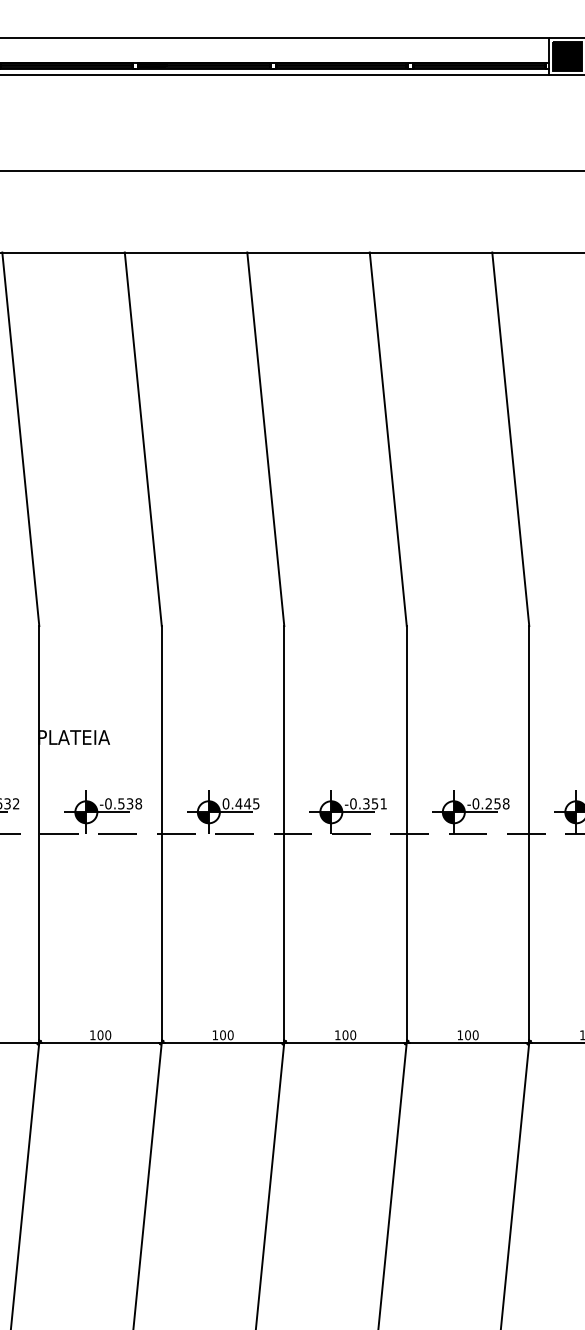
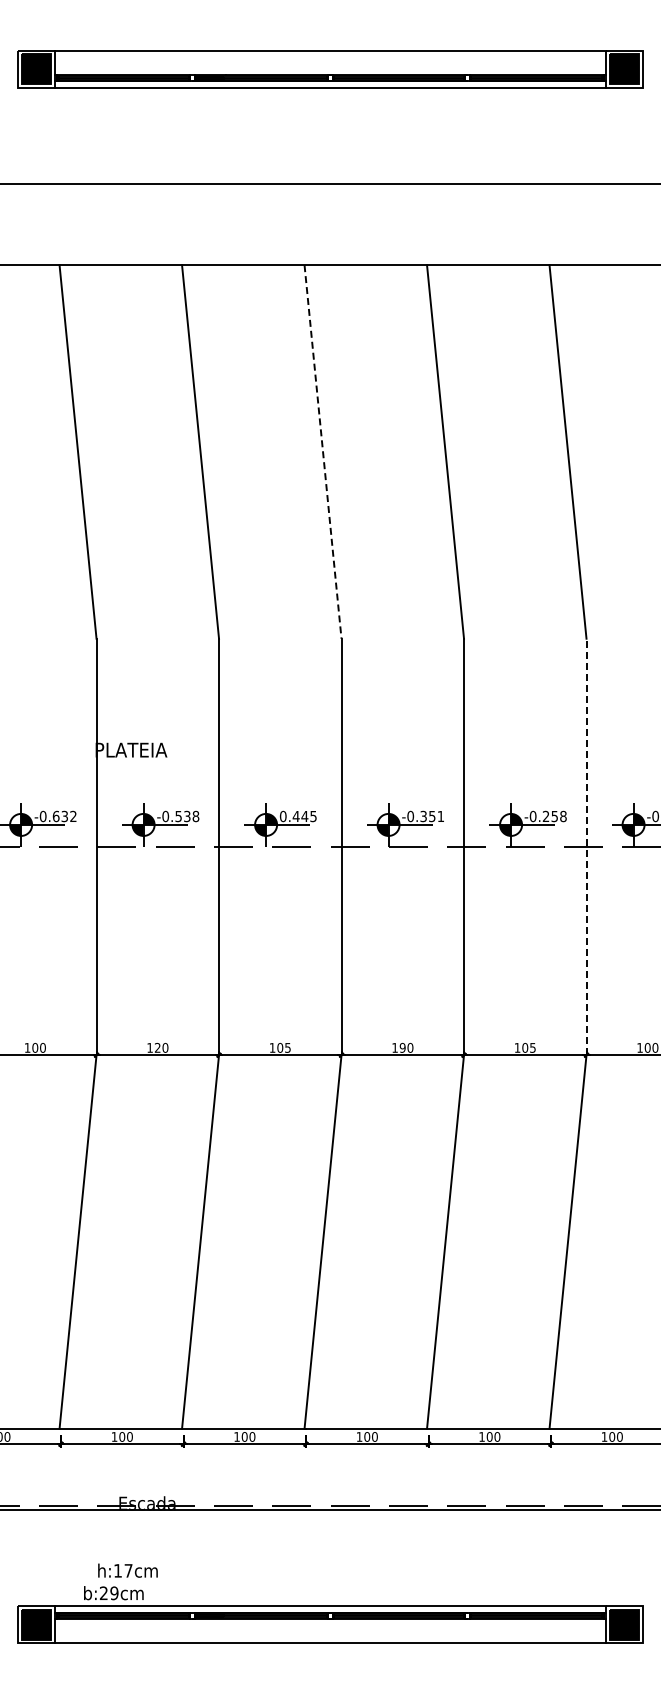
line: (266, 438) -> (323, 451), solid -> dashed
line: (529, 833) -> (586, 846), solid -> dashed
text: (100, 1034) -> (157, 1047), 100 -> 120
text: (230, 1034) -> (287, 1047), 100 -> 105
text: (345, 1034) -> (402, 1047), 100 -> 190
text: (475, 1034) -> (532, 1047), 100 -> 105

